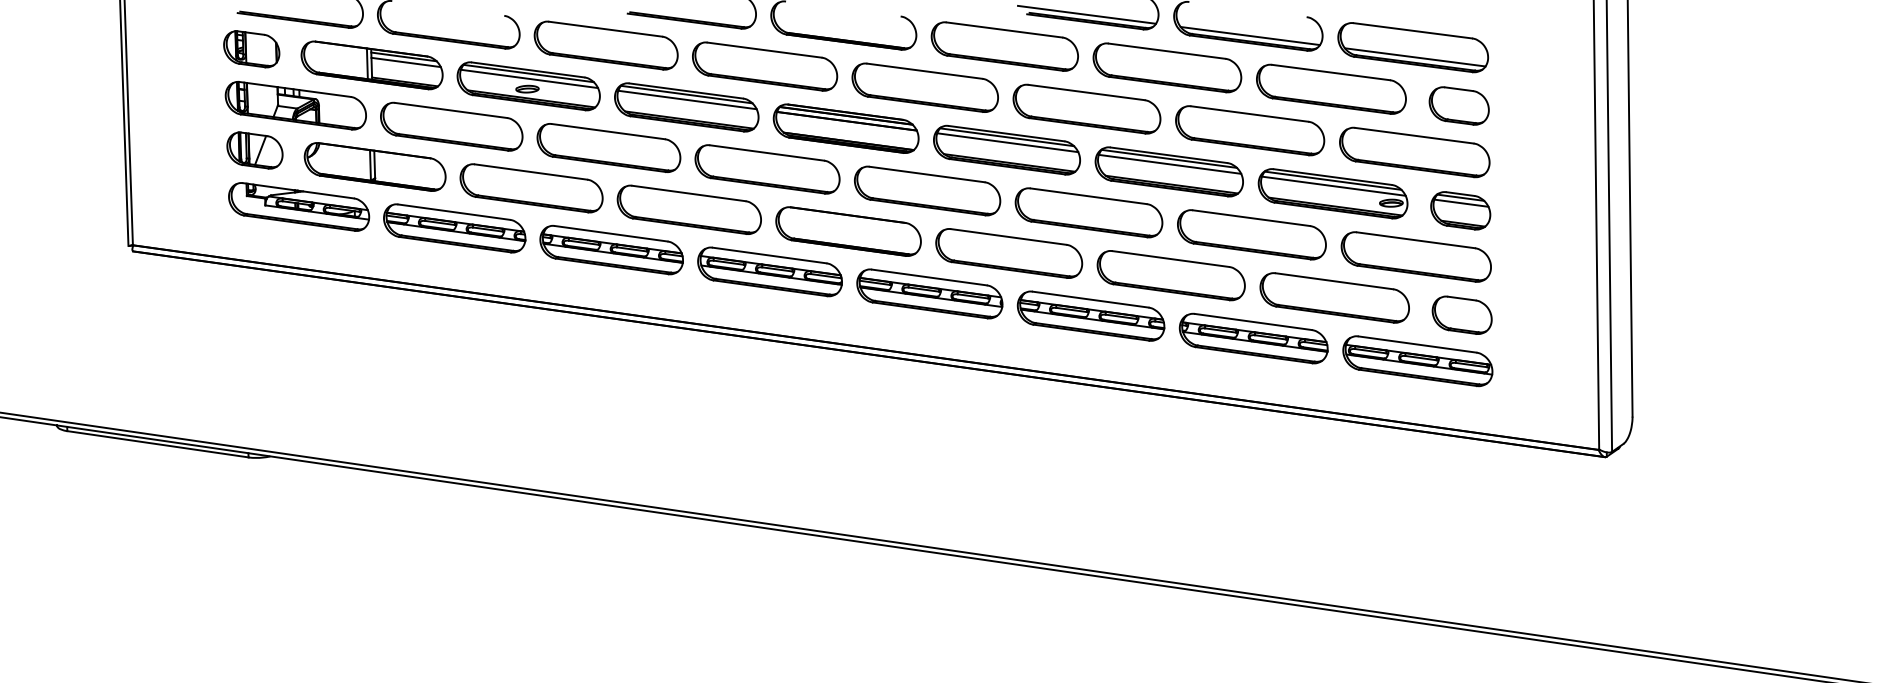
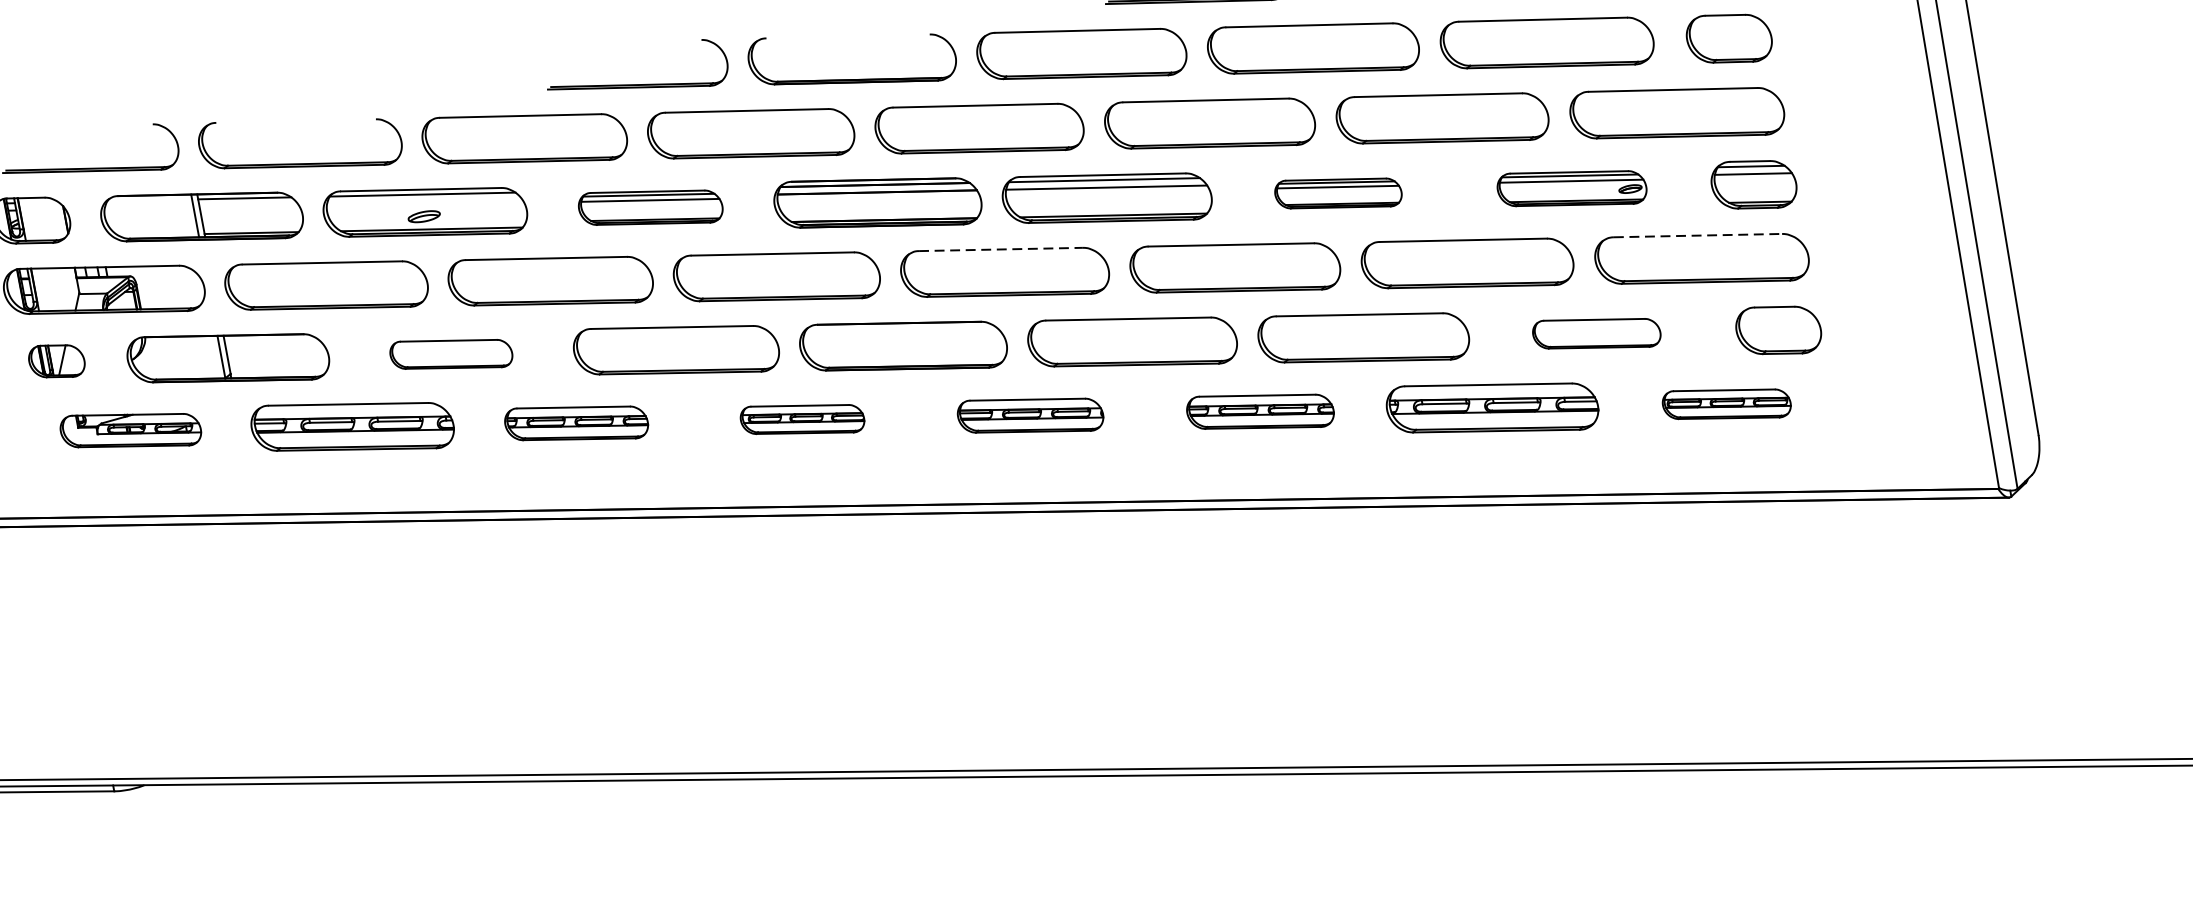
line: (405, 62) -> (248, 205), removed
line: (529, 78) -> (424, 201), removed
part: (686, 107) -> (650, 207), size x0.7
part: (254, 150) -> (56, 361), size x0.7
part: (1168, 171) -> (1337, 193), size x0.6
line: (927, 174) -> (1001, 249), solid -> dashed
part: (531, 188) -> (451, 354), size x0.6
part: (1332, 193) -> (1571, 188), size x0.7
part: (299, 206) -> (131, 429), size x0.7
line: (1416, 240) -> (1698, 235), solid -> dashed
part: (611, 250) -> (576, 423), size x0.7
part: (769, 271) -> (801, 419), size x0.6
part: (929, 293) -> (1029, 415), size x0.7
part: (1334, 297) -> (1596, 333), size x0.6
part: (1090, 315) -> (1259, 411), size x0.7
part: (1417, 361) -> (1726, 404), size x0.6

